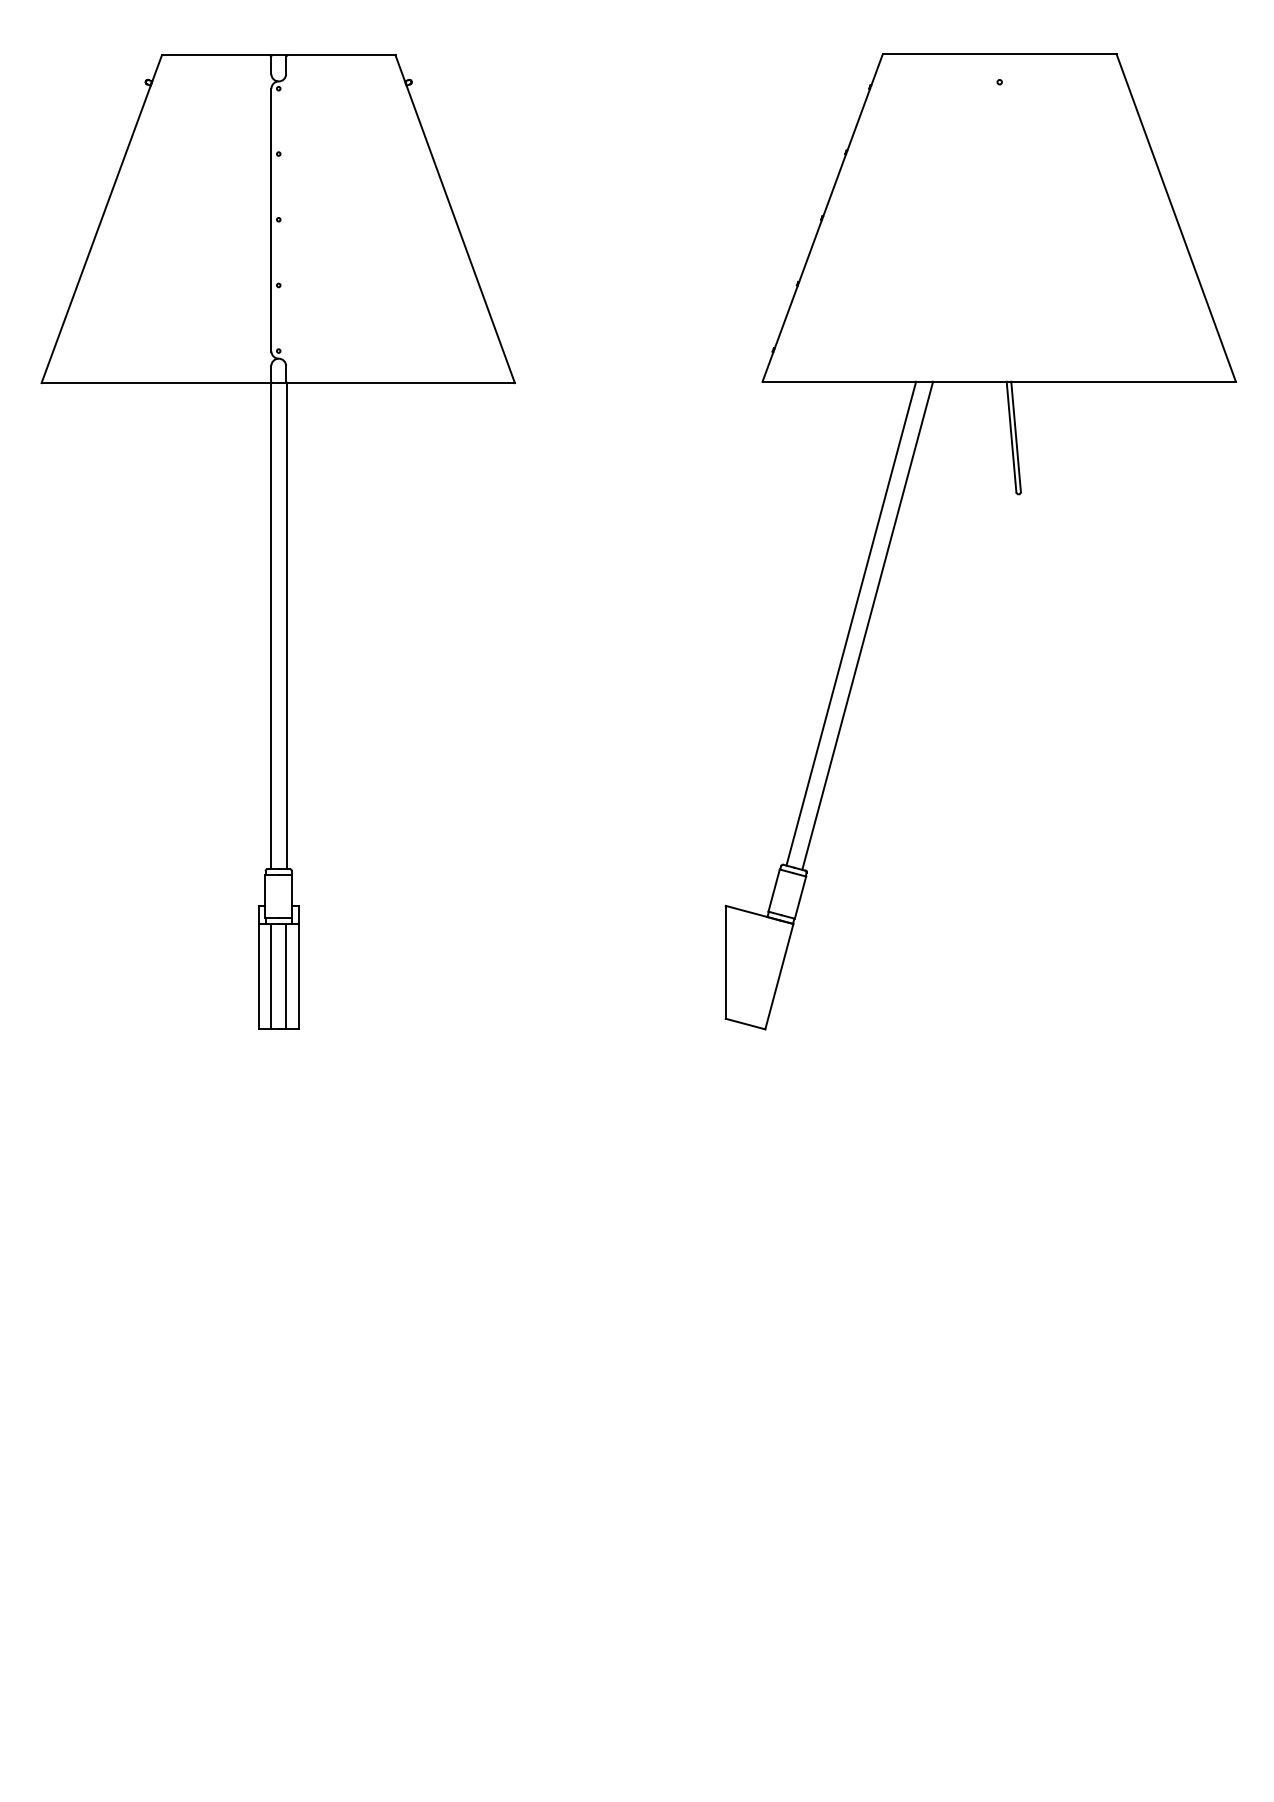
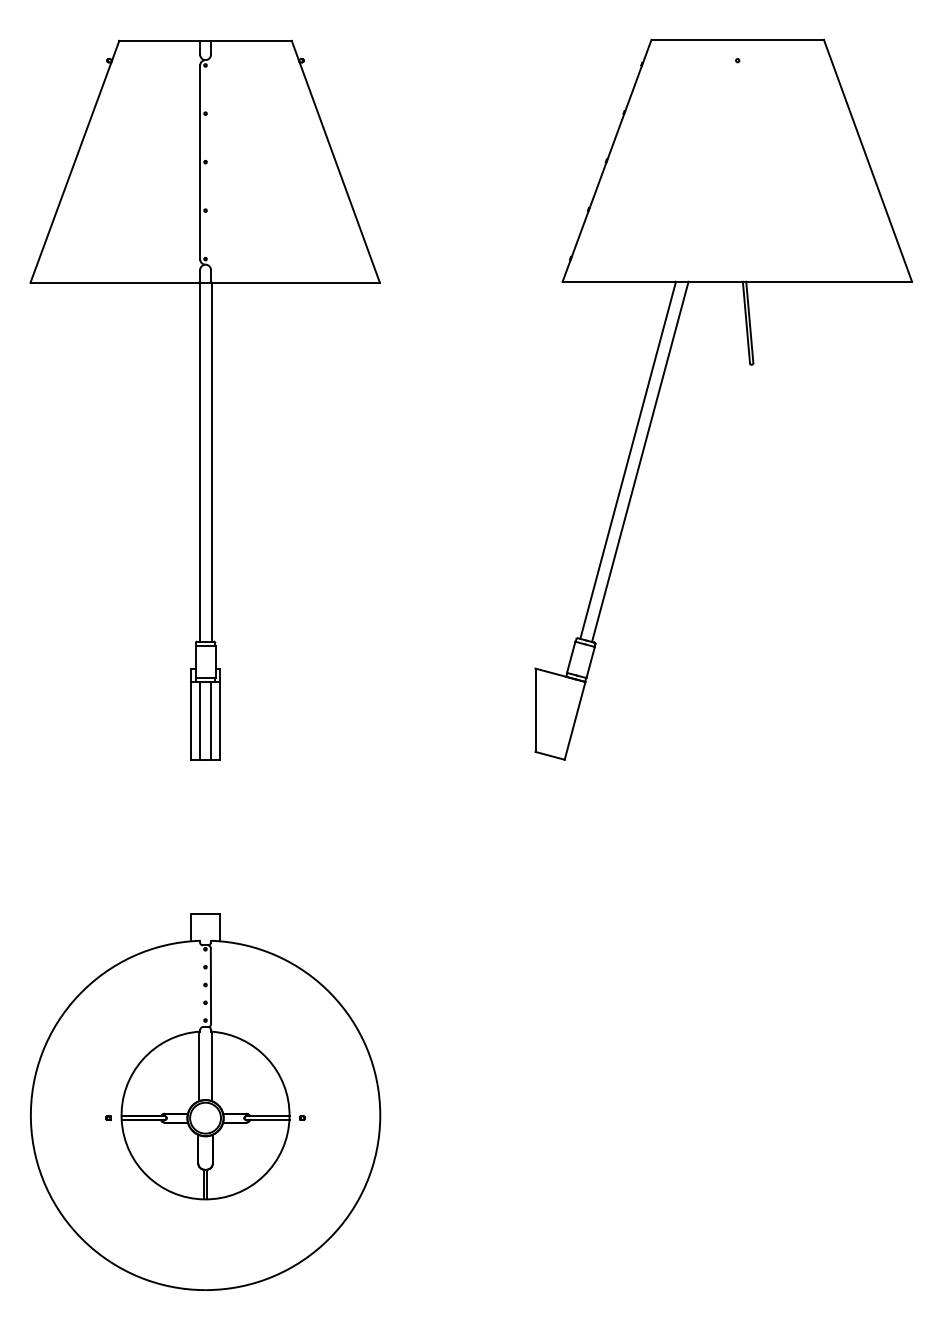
part: (278, 1492) -> (205, 1101), added

